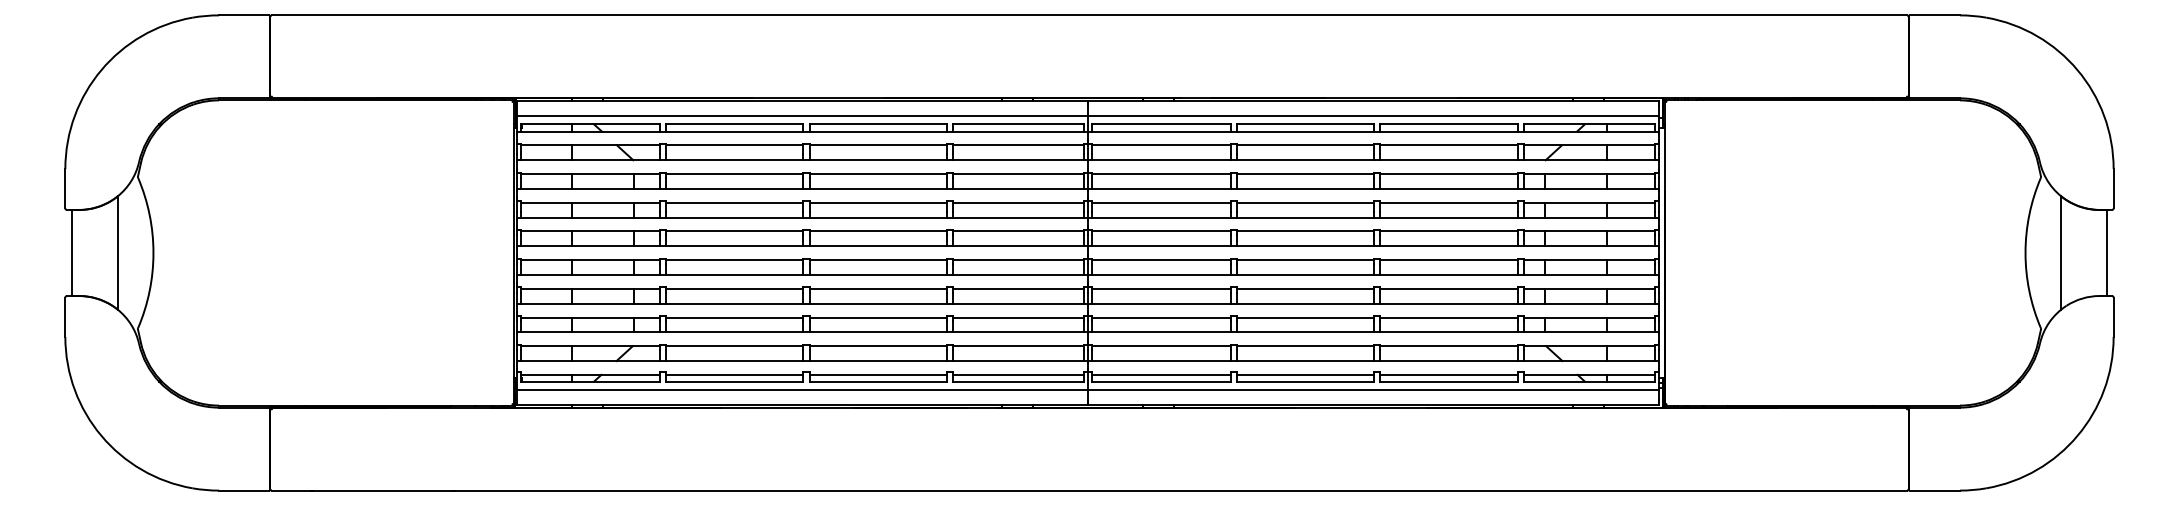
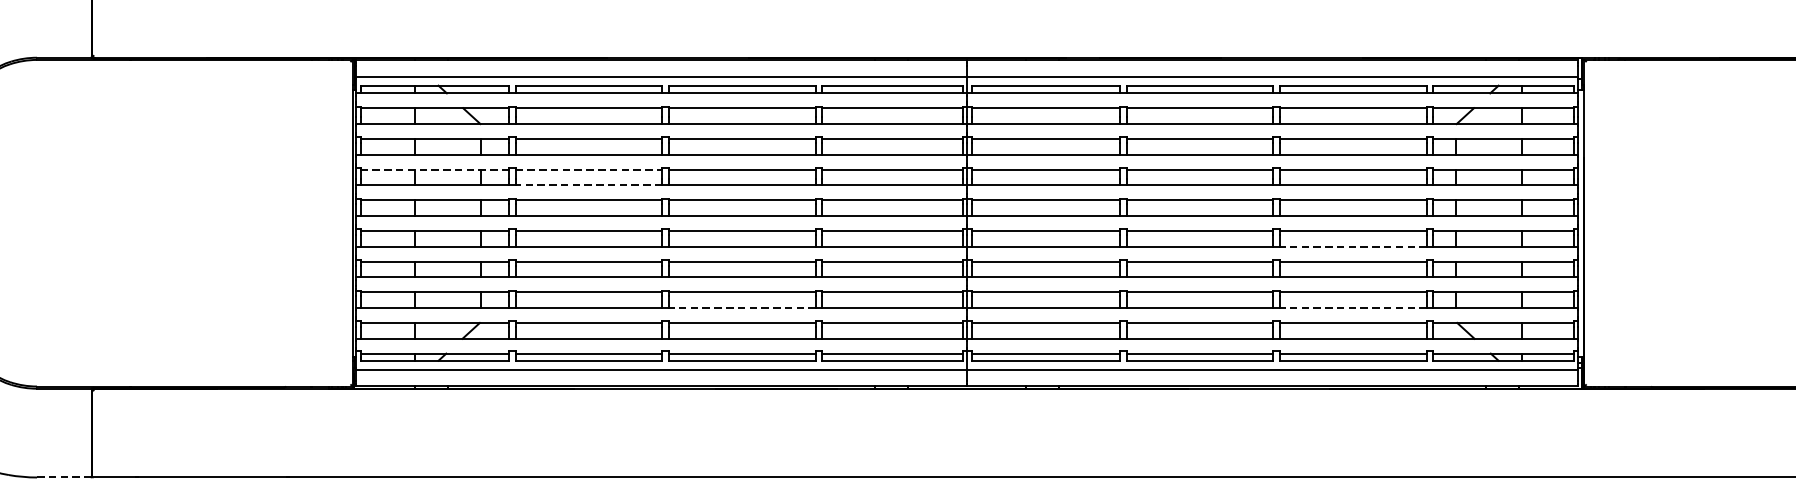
line: (591, 202) -> (435, 169), solid -> dashed
line: (734, 202) -> (588, 169), solid -> dashed
line: (734, 217) -> (588, 185), solid -> dashed
line: (1449, 275) -> (1353, 247), solid -> dashed
line: (878, 332) -> (742, 308), solid -> dashed
line: (1449, 332) -> (1353, 308), solid -> dashed
line: (244, 490) -> (64, 477), solid -> dashed

